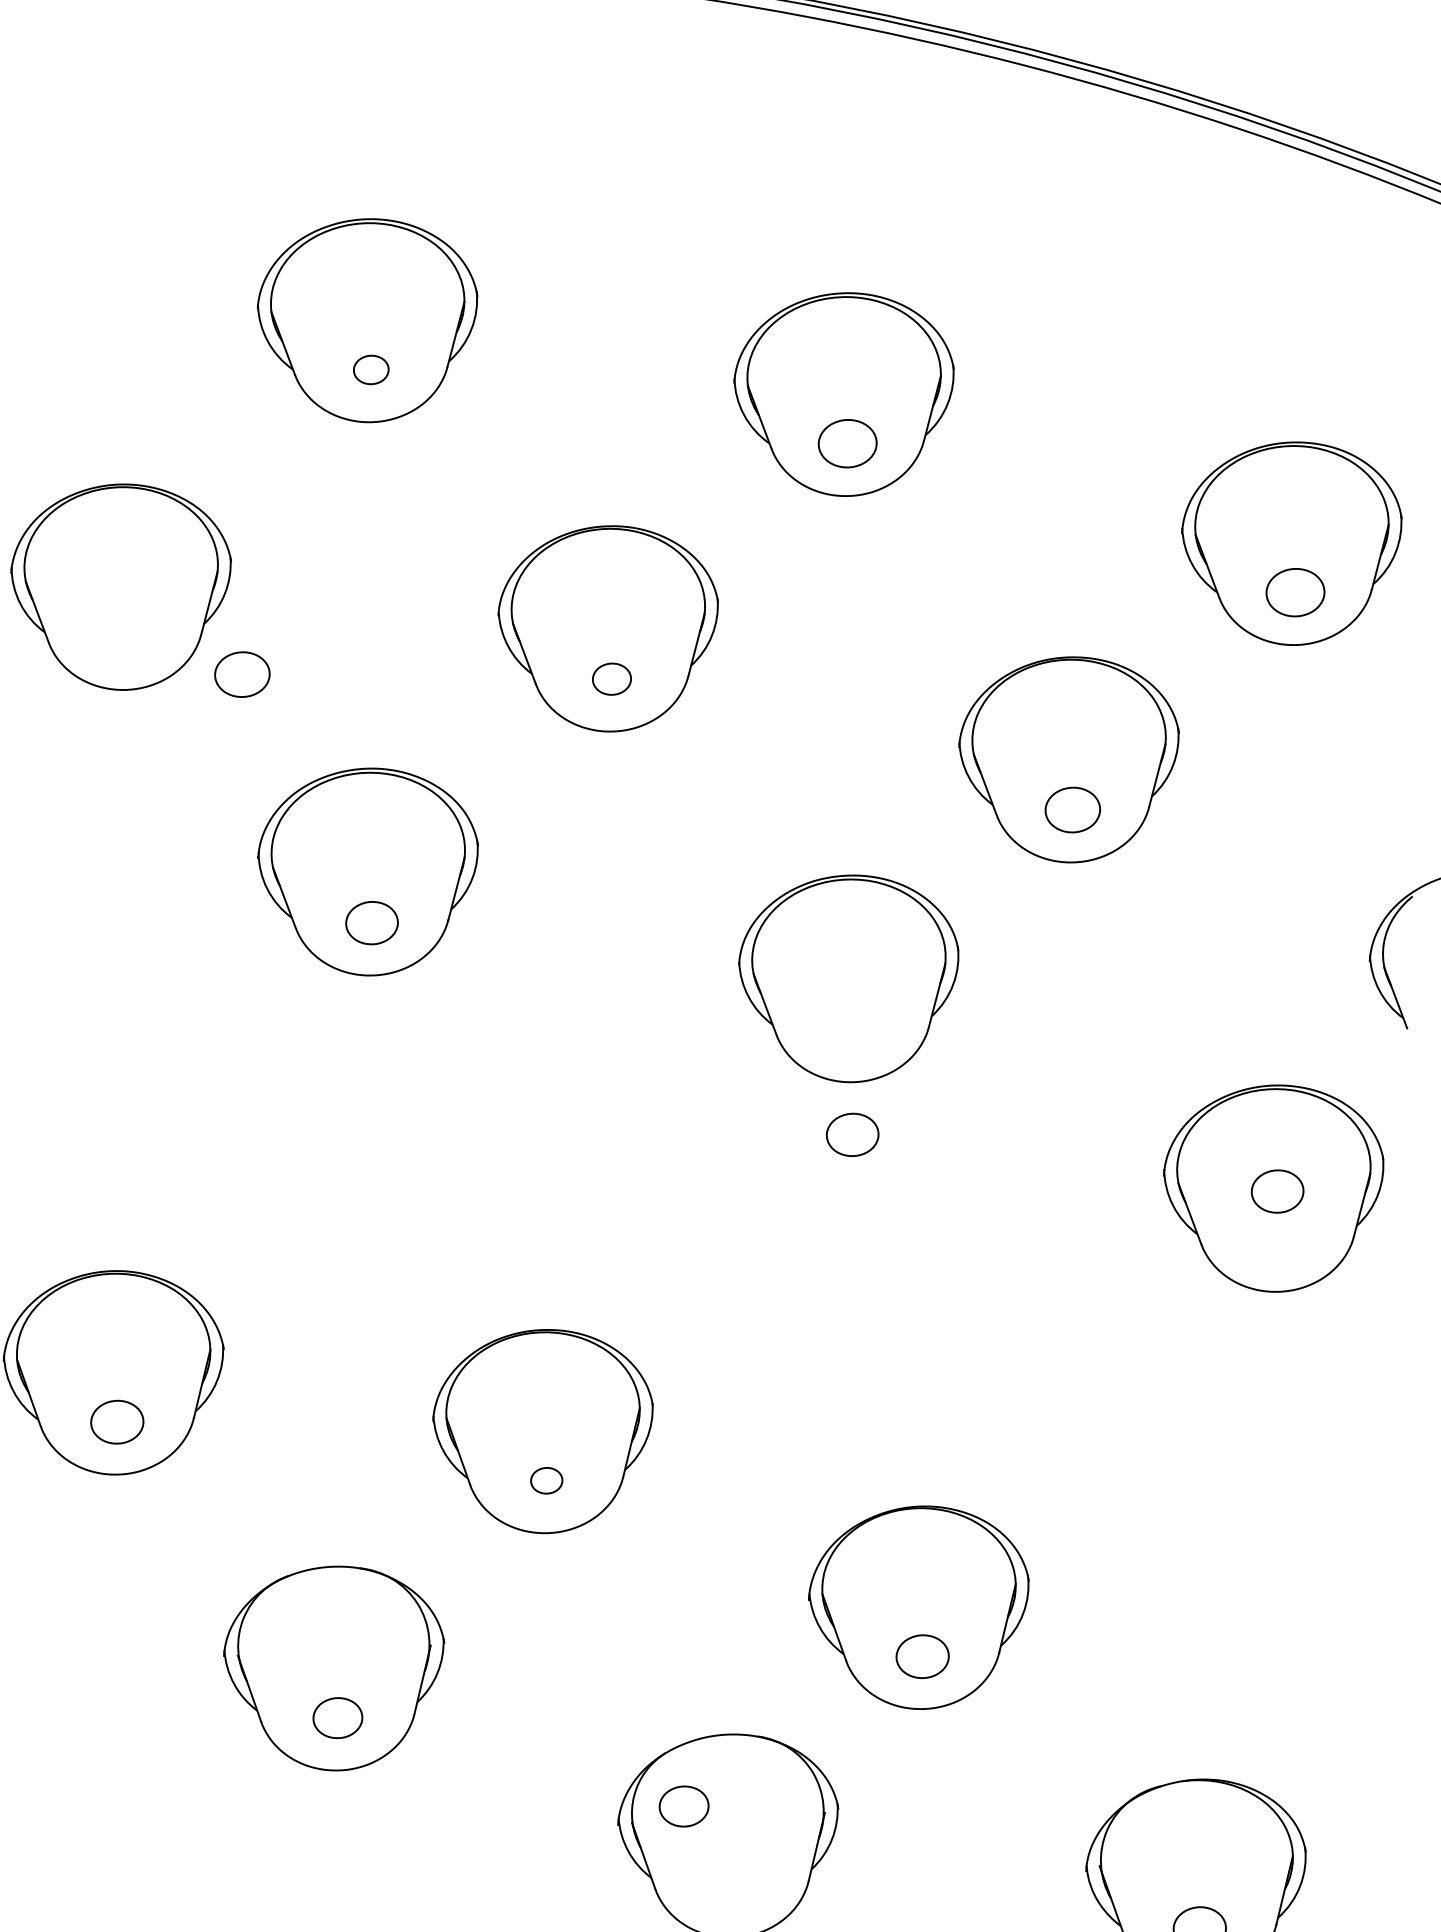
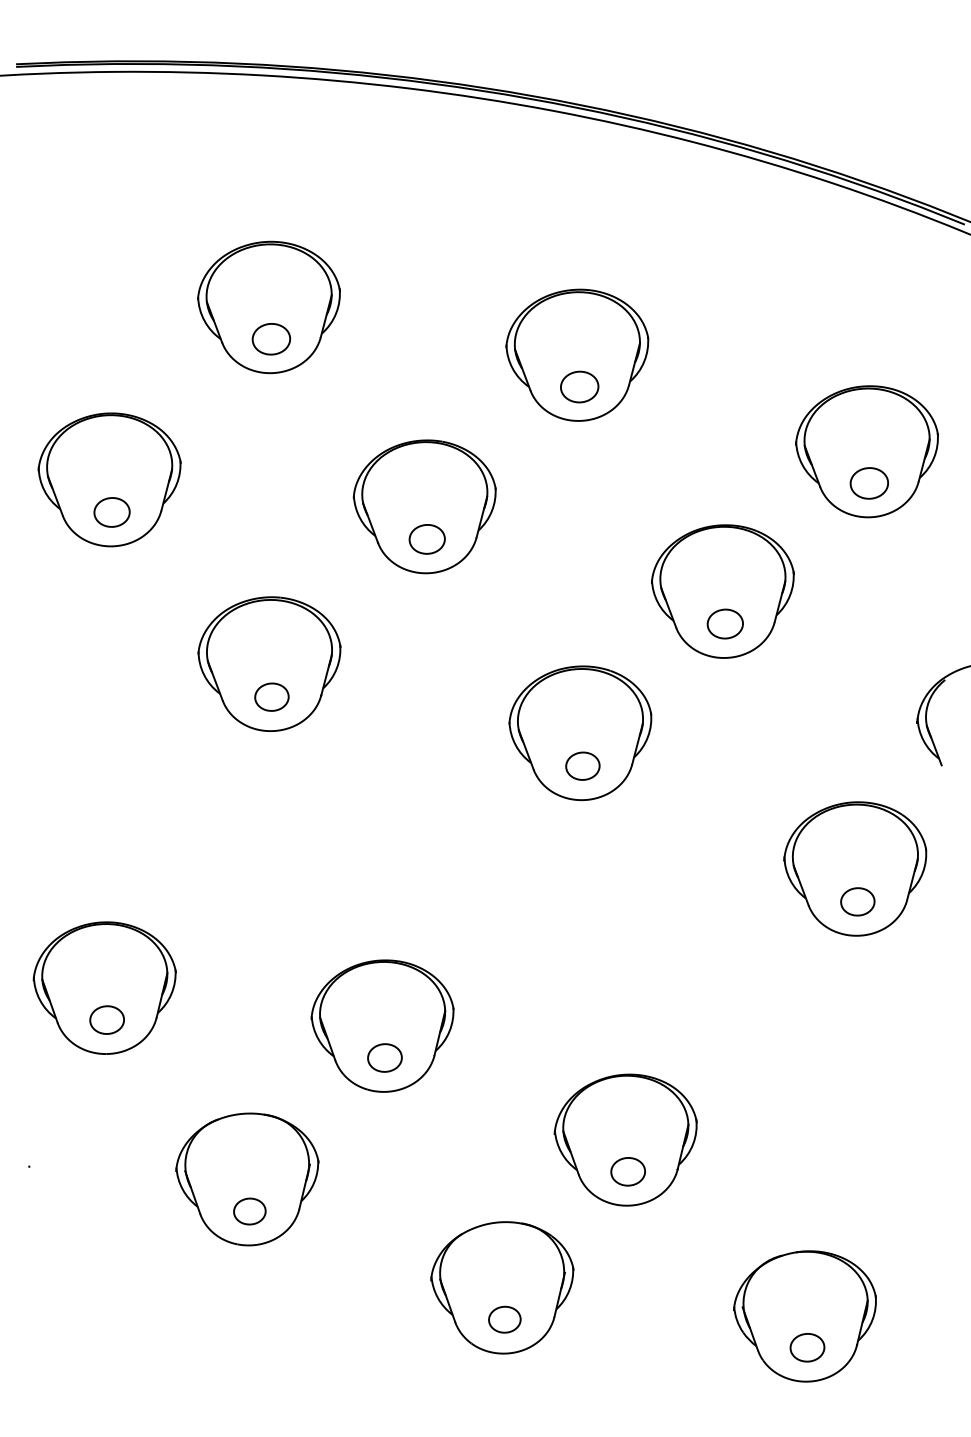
part: (371, 370) -> (271, 339), size x1.67
part: (241, 674) -> (111, 512), moved
part: (610, 679) -> (426, 539), size x1.43
part: (852, 1133) -> (582, 765), moved
part: (1277, 1190) -> (857, 901), moved
part: (546, 1480) -> (384, 1057), size x1.67
part: (683, 1806) -> (504, 1319), moved

